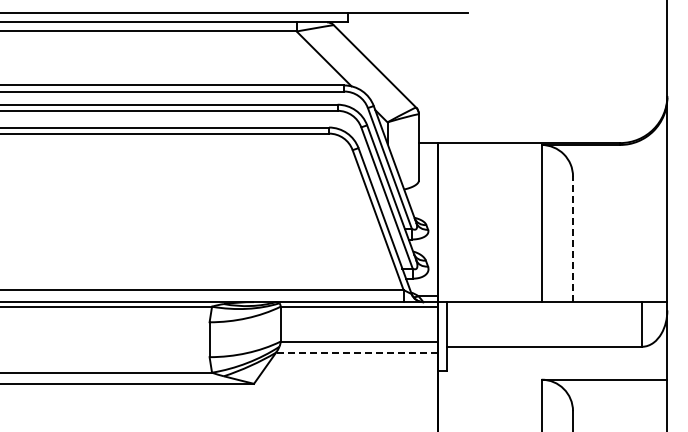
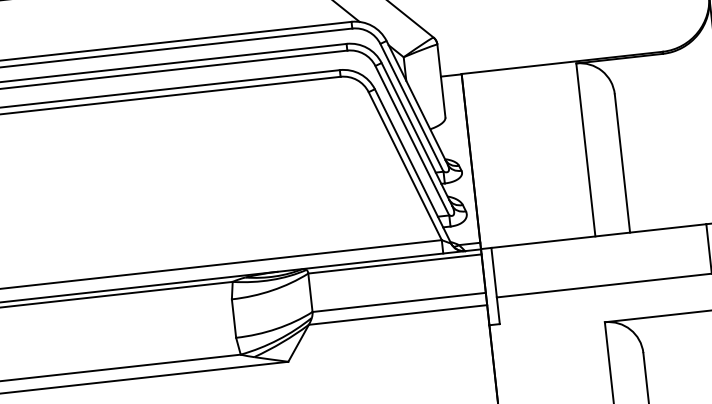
line: (573, 239) -> (623, 163), dashed -> solid
line: (356, 352) -> (397, 314), dashed -> solid

